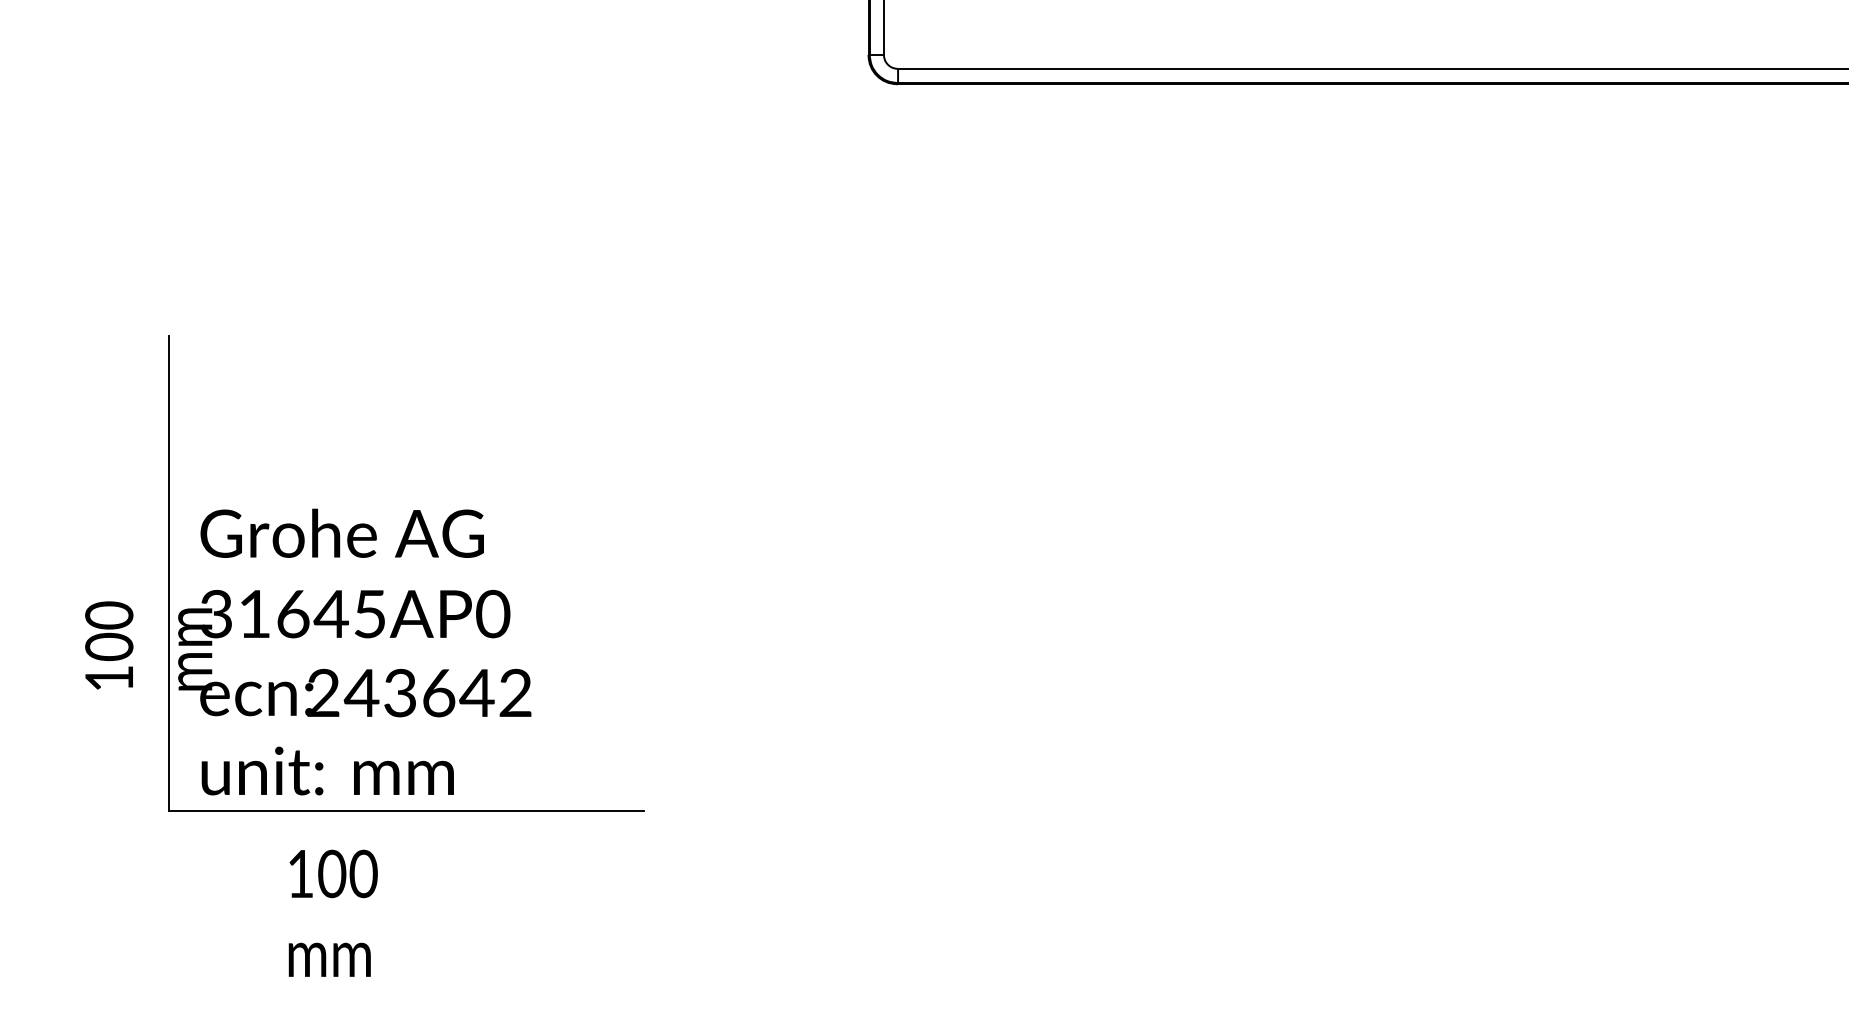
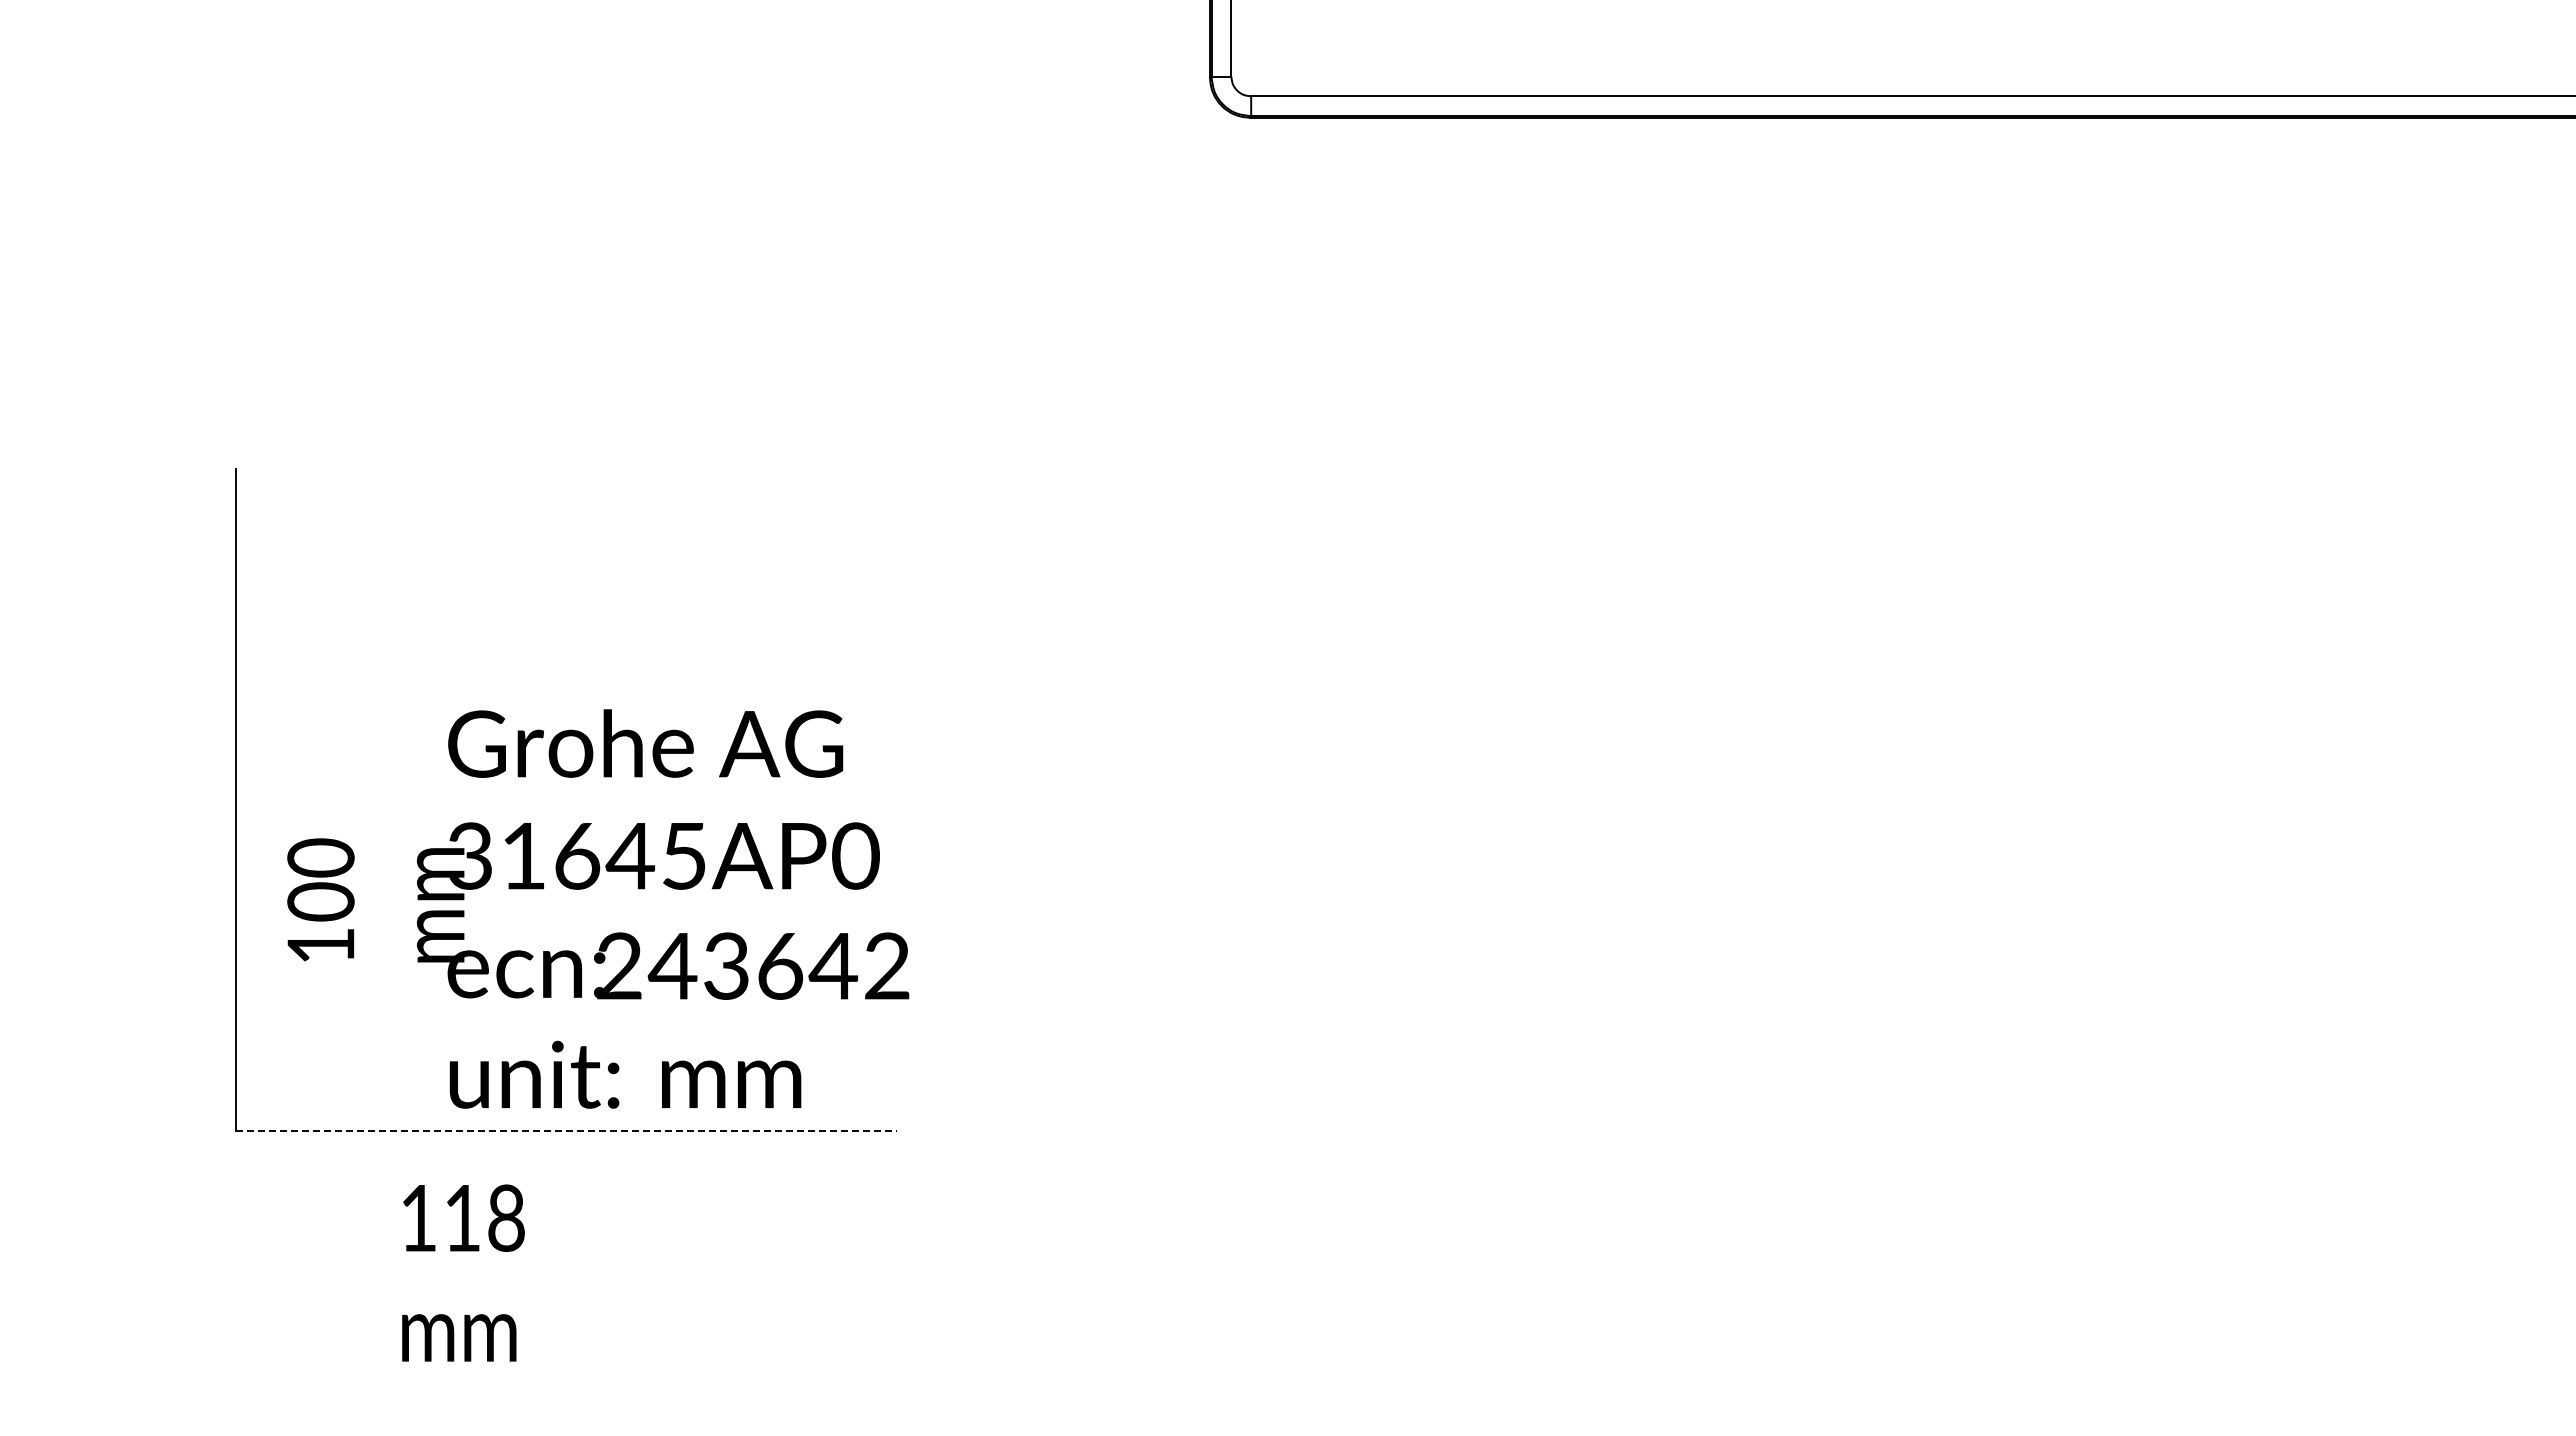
text: (308, 651) -> (598, 908), moved
line: (406, 811) -> (566, 1130), solid -> dashed
text: (347, 873) -> (484, 1217), 100 -> 118

